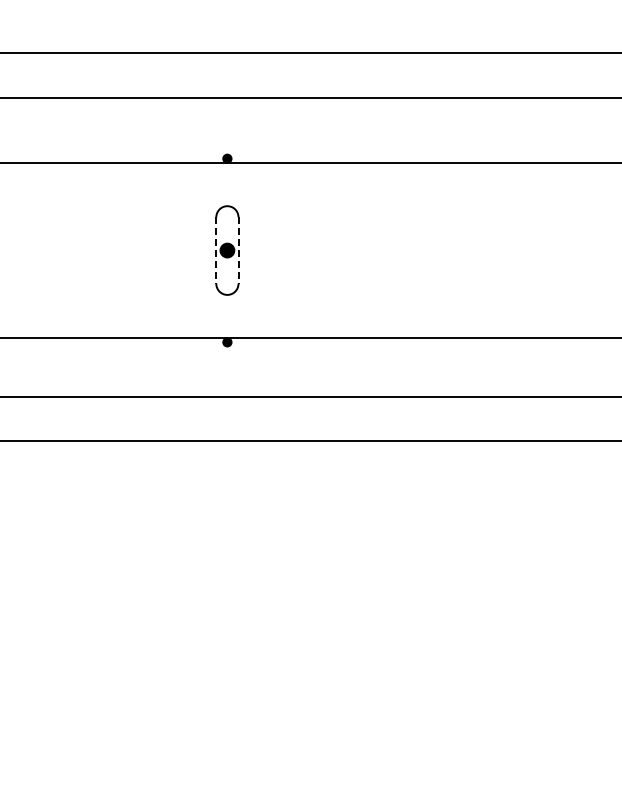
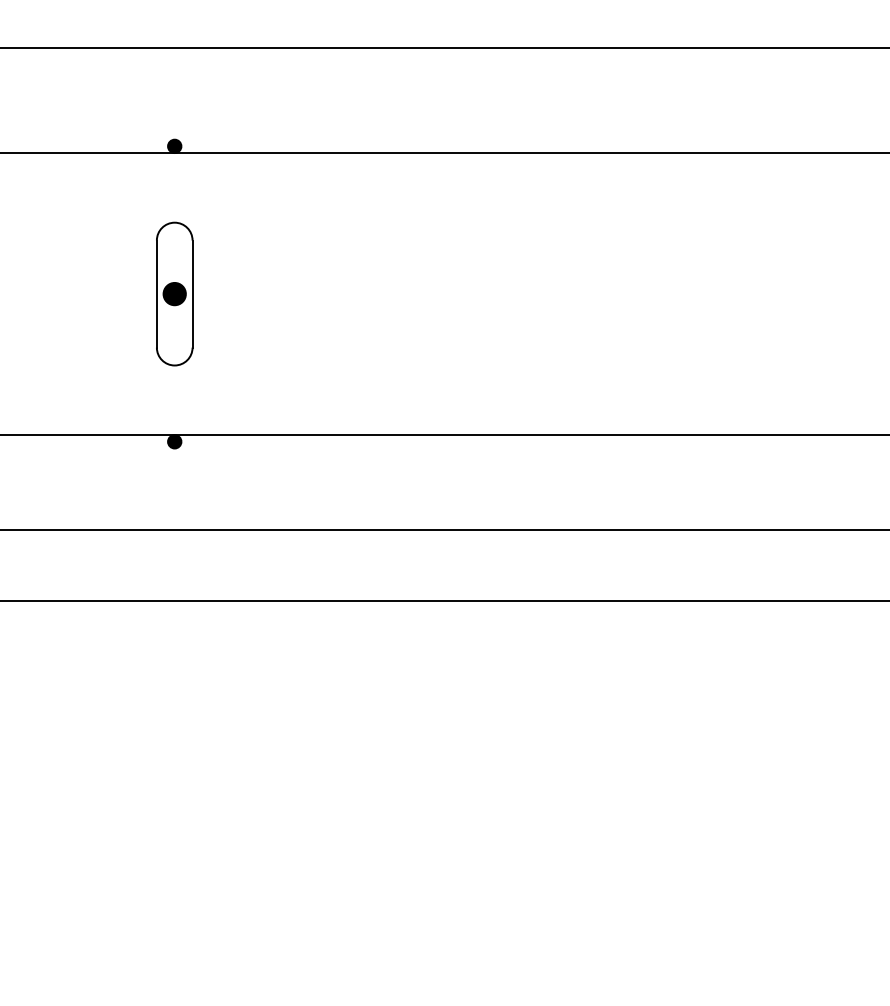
line: (216, 251) -> (157, 295), dashed -> solid
line: (238, 251) -> (192, 295), dashed -> solid

